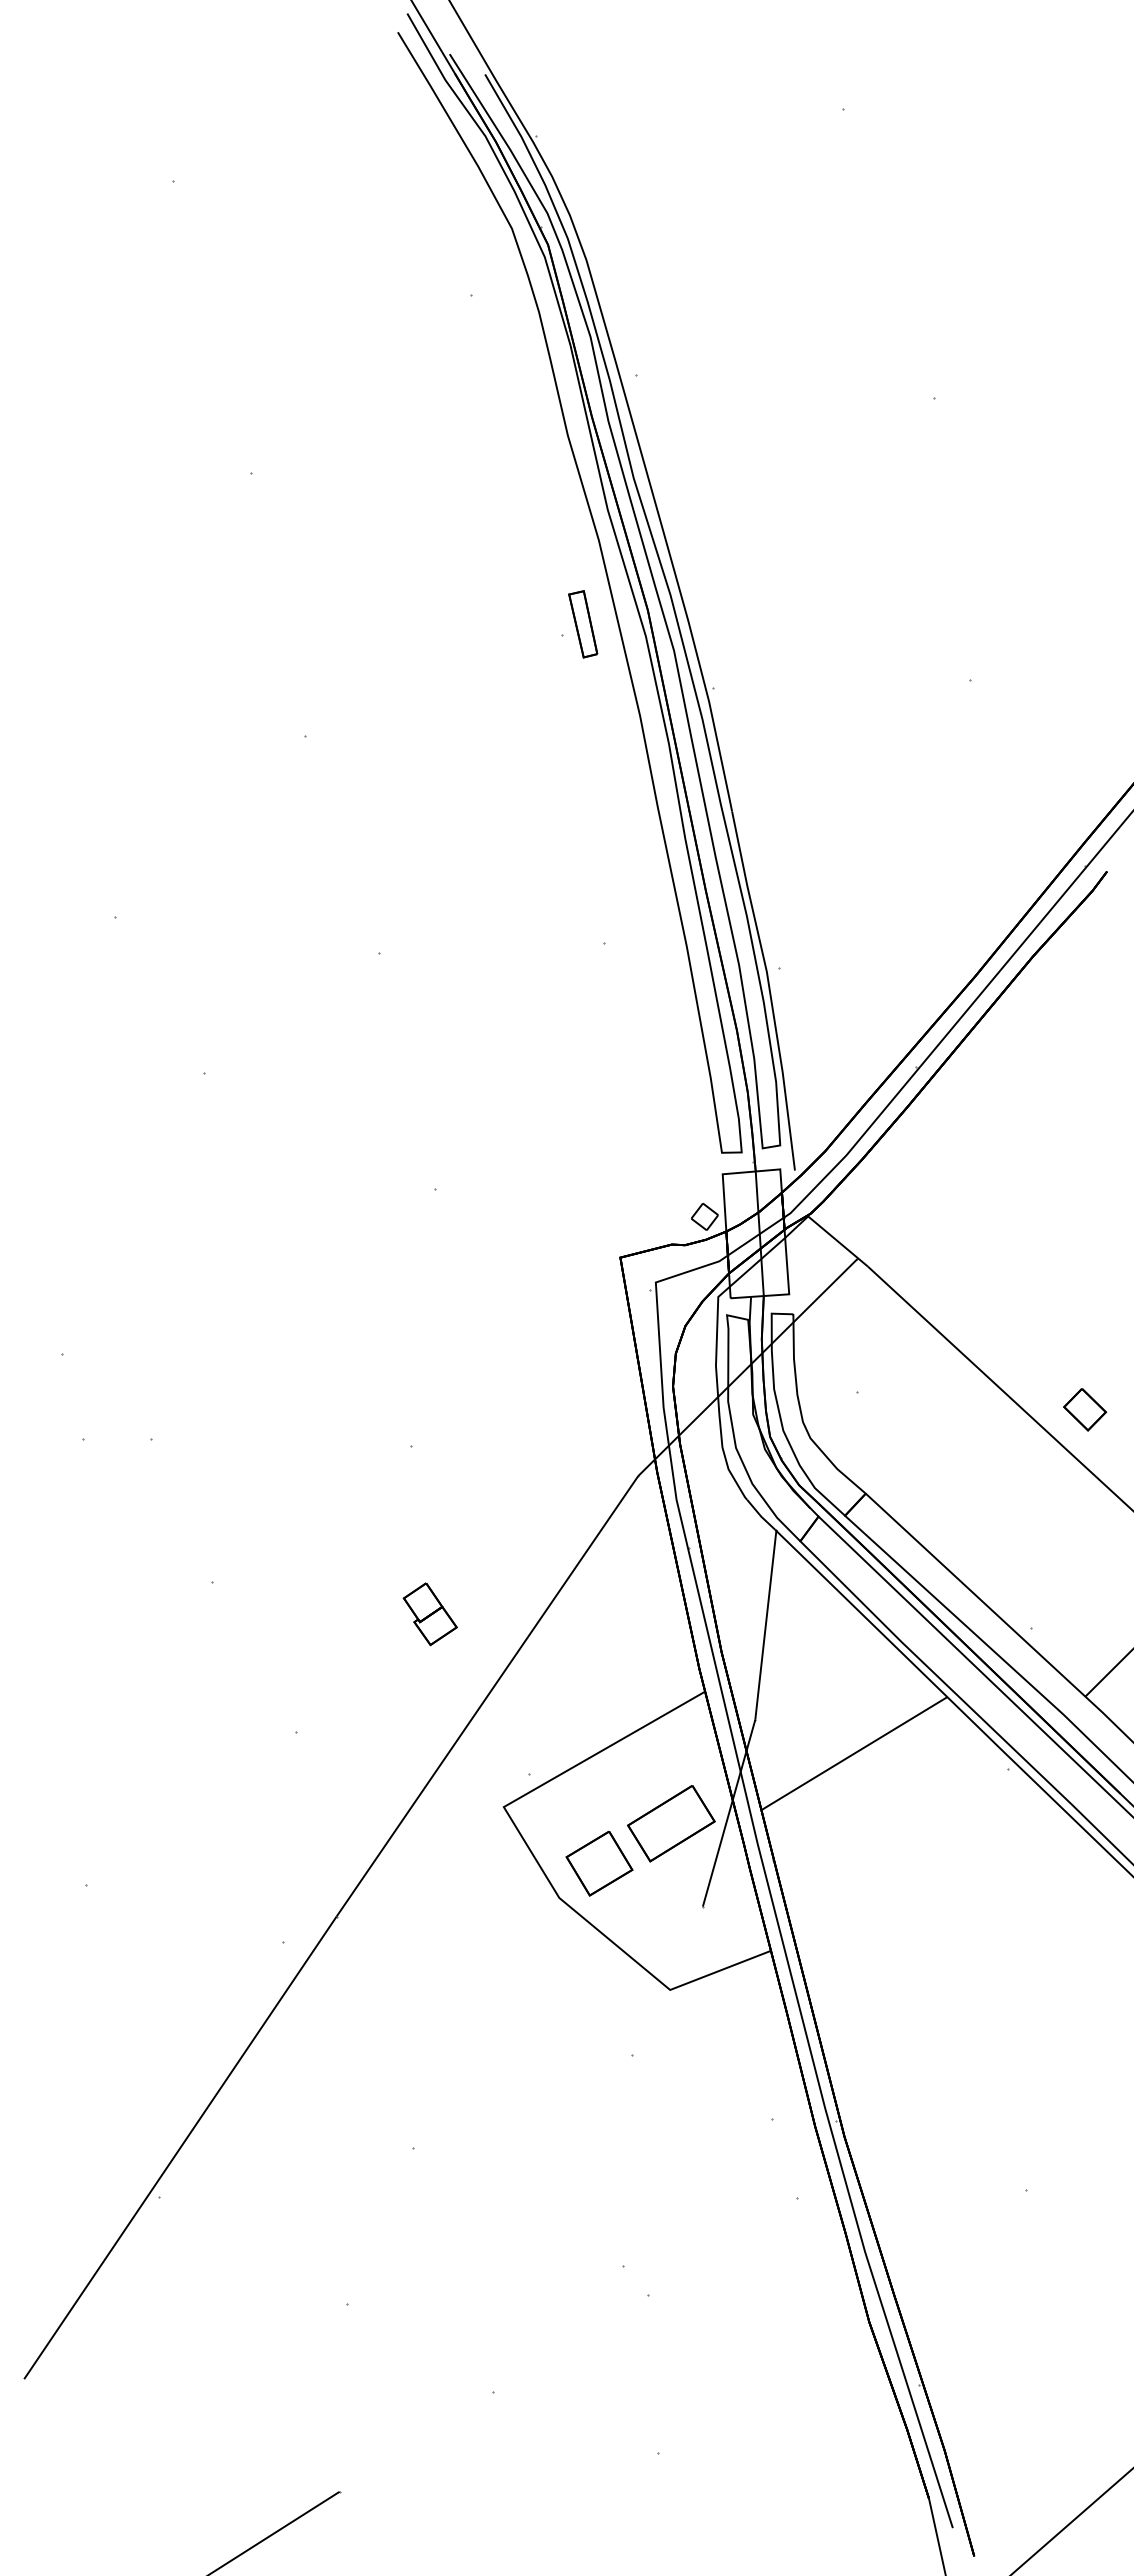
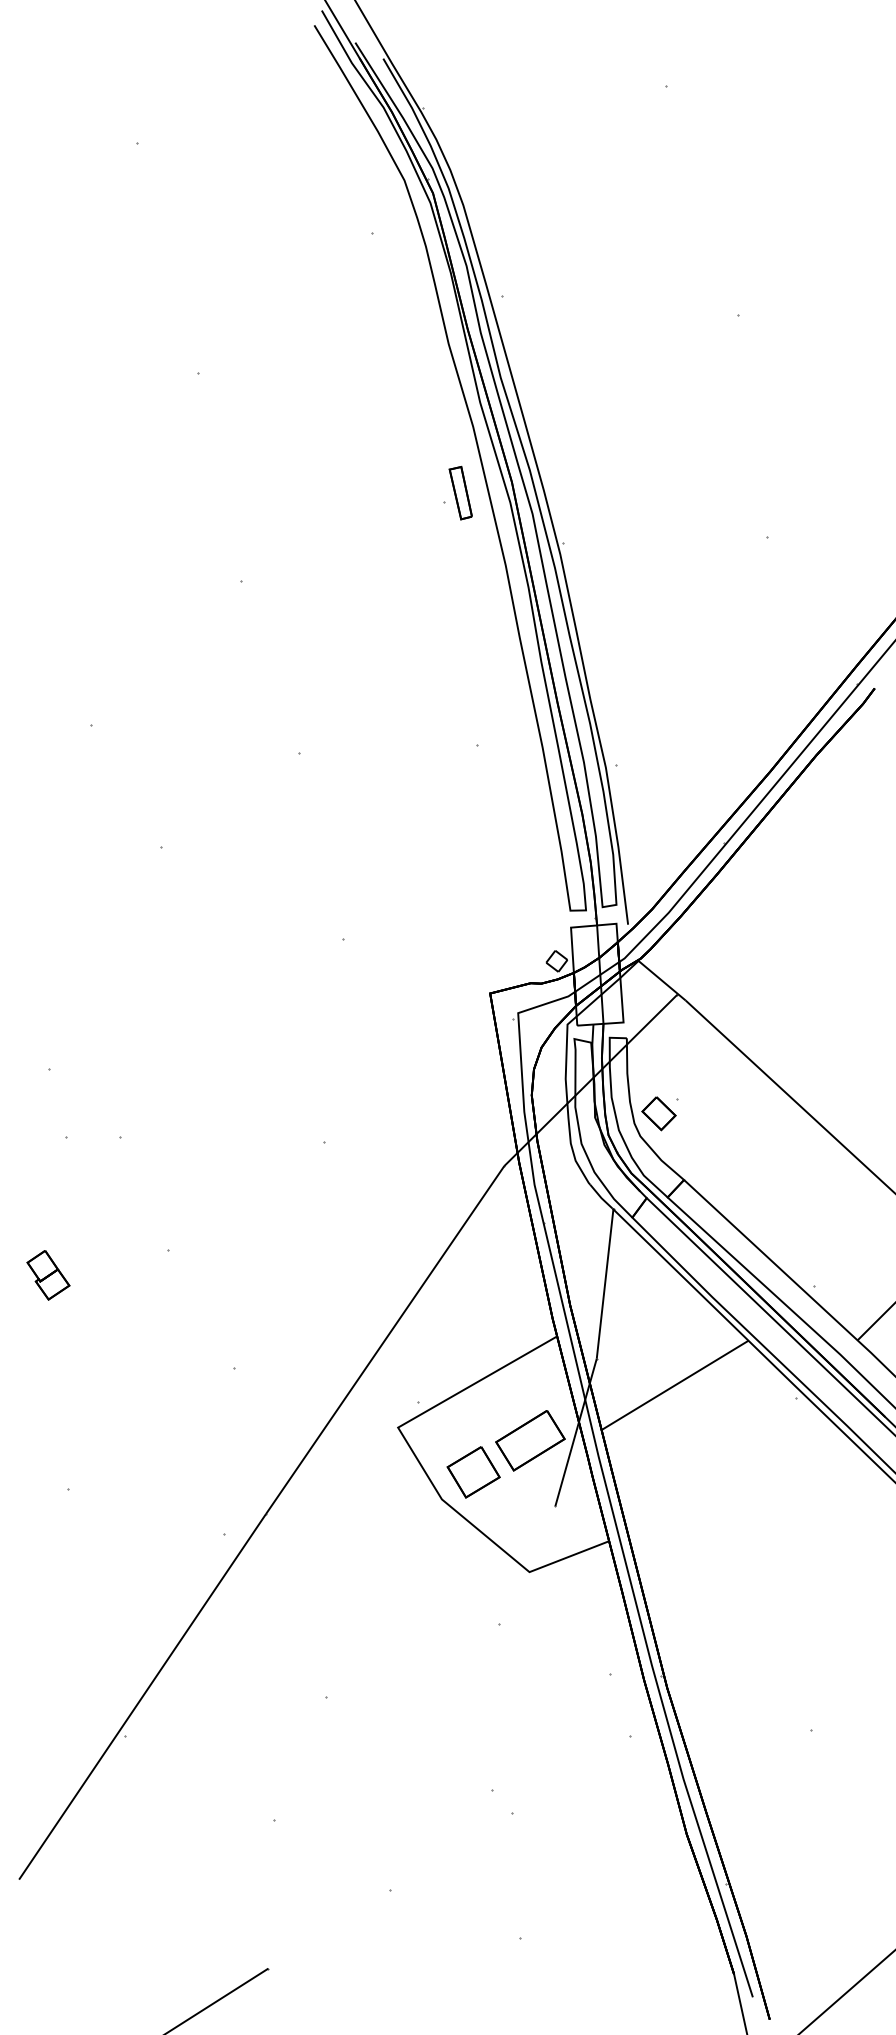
part: (1085, 1409) -> (659, 1113), moved
part: (429, 1614) -> (47, 1275), moved

